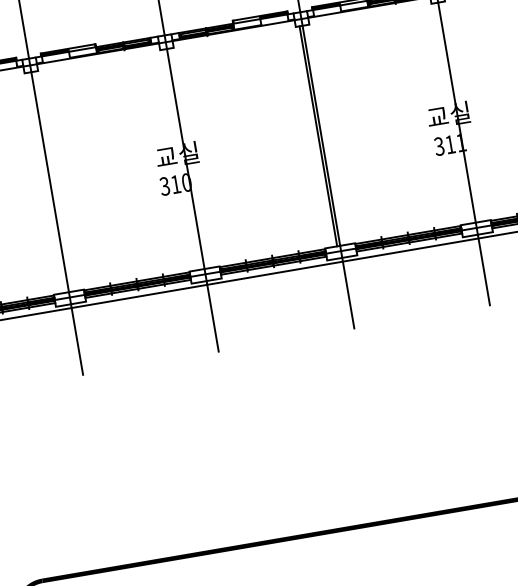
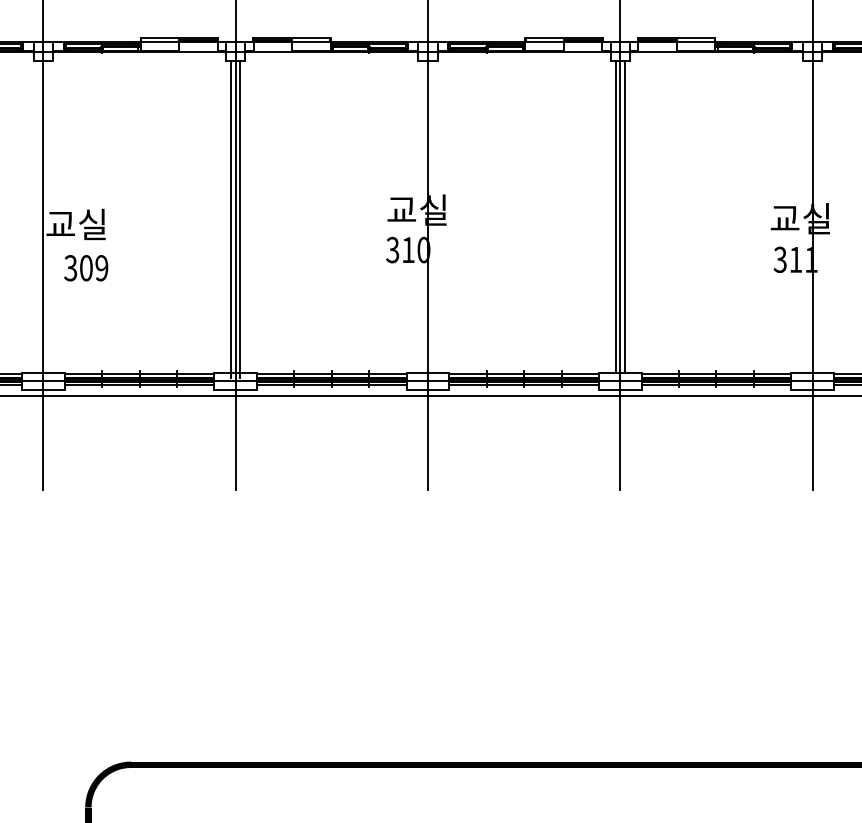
line: (324, 135) -> (624, 217), added
line: (53, 183) -> (239, 219), added
line: (47, 184) -> (231, 219), added

